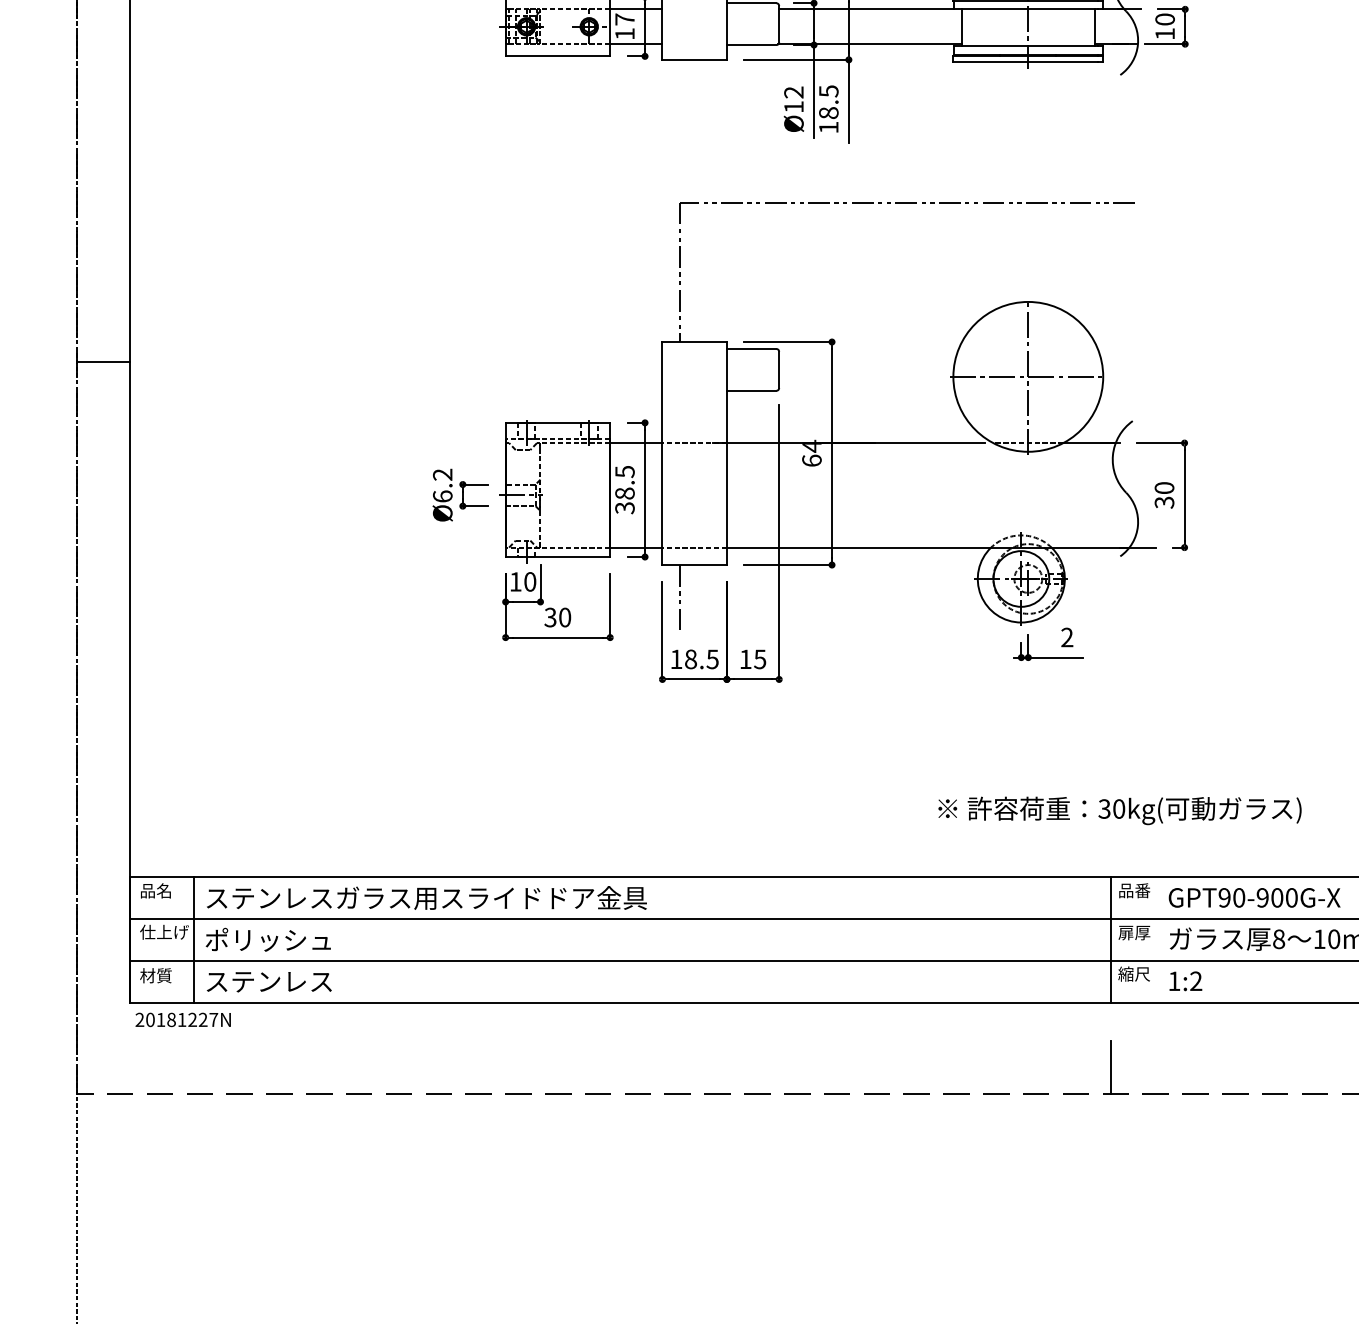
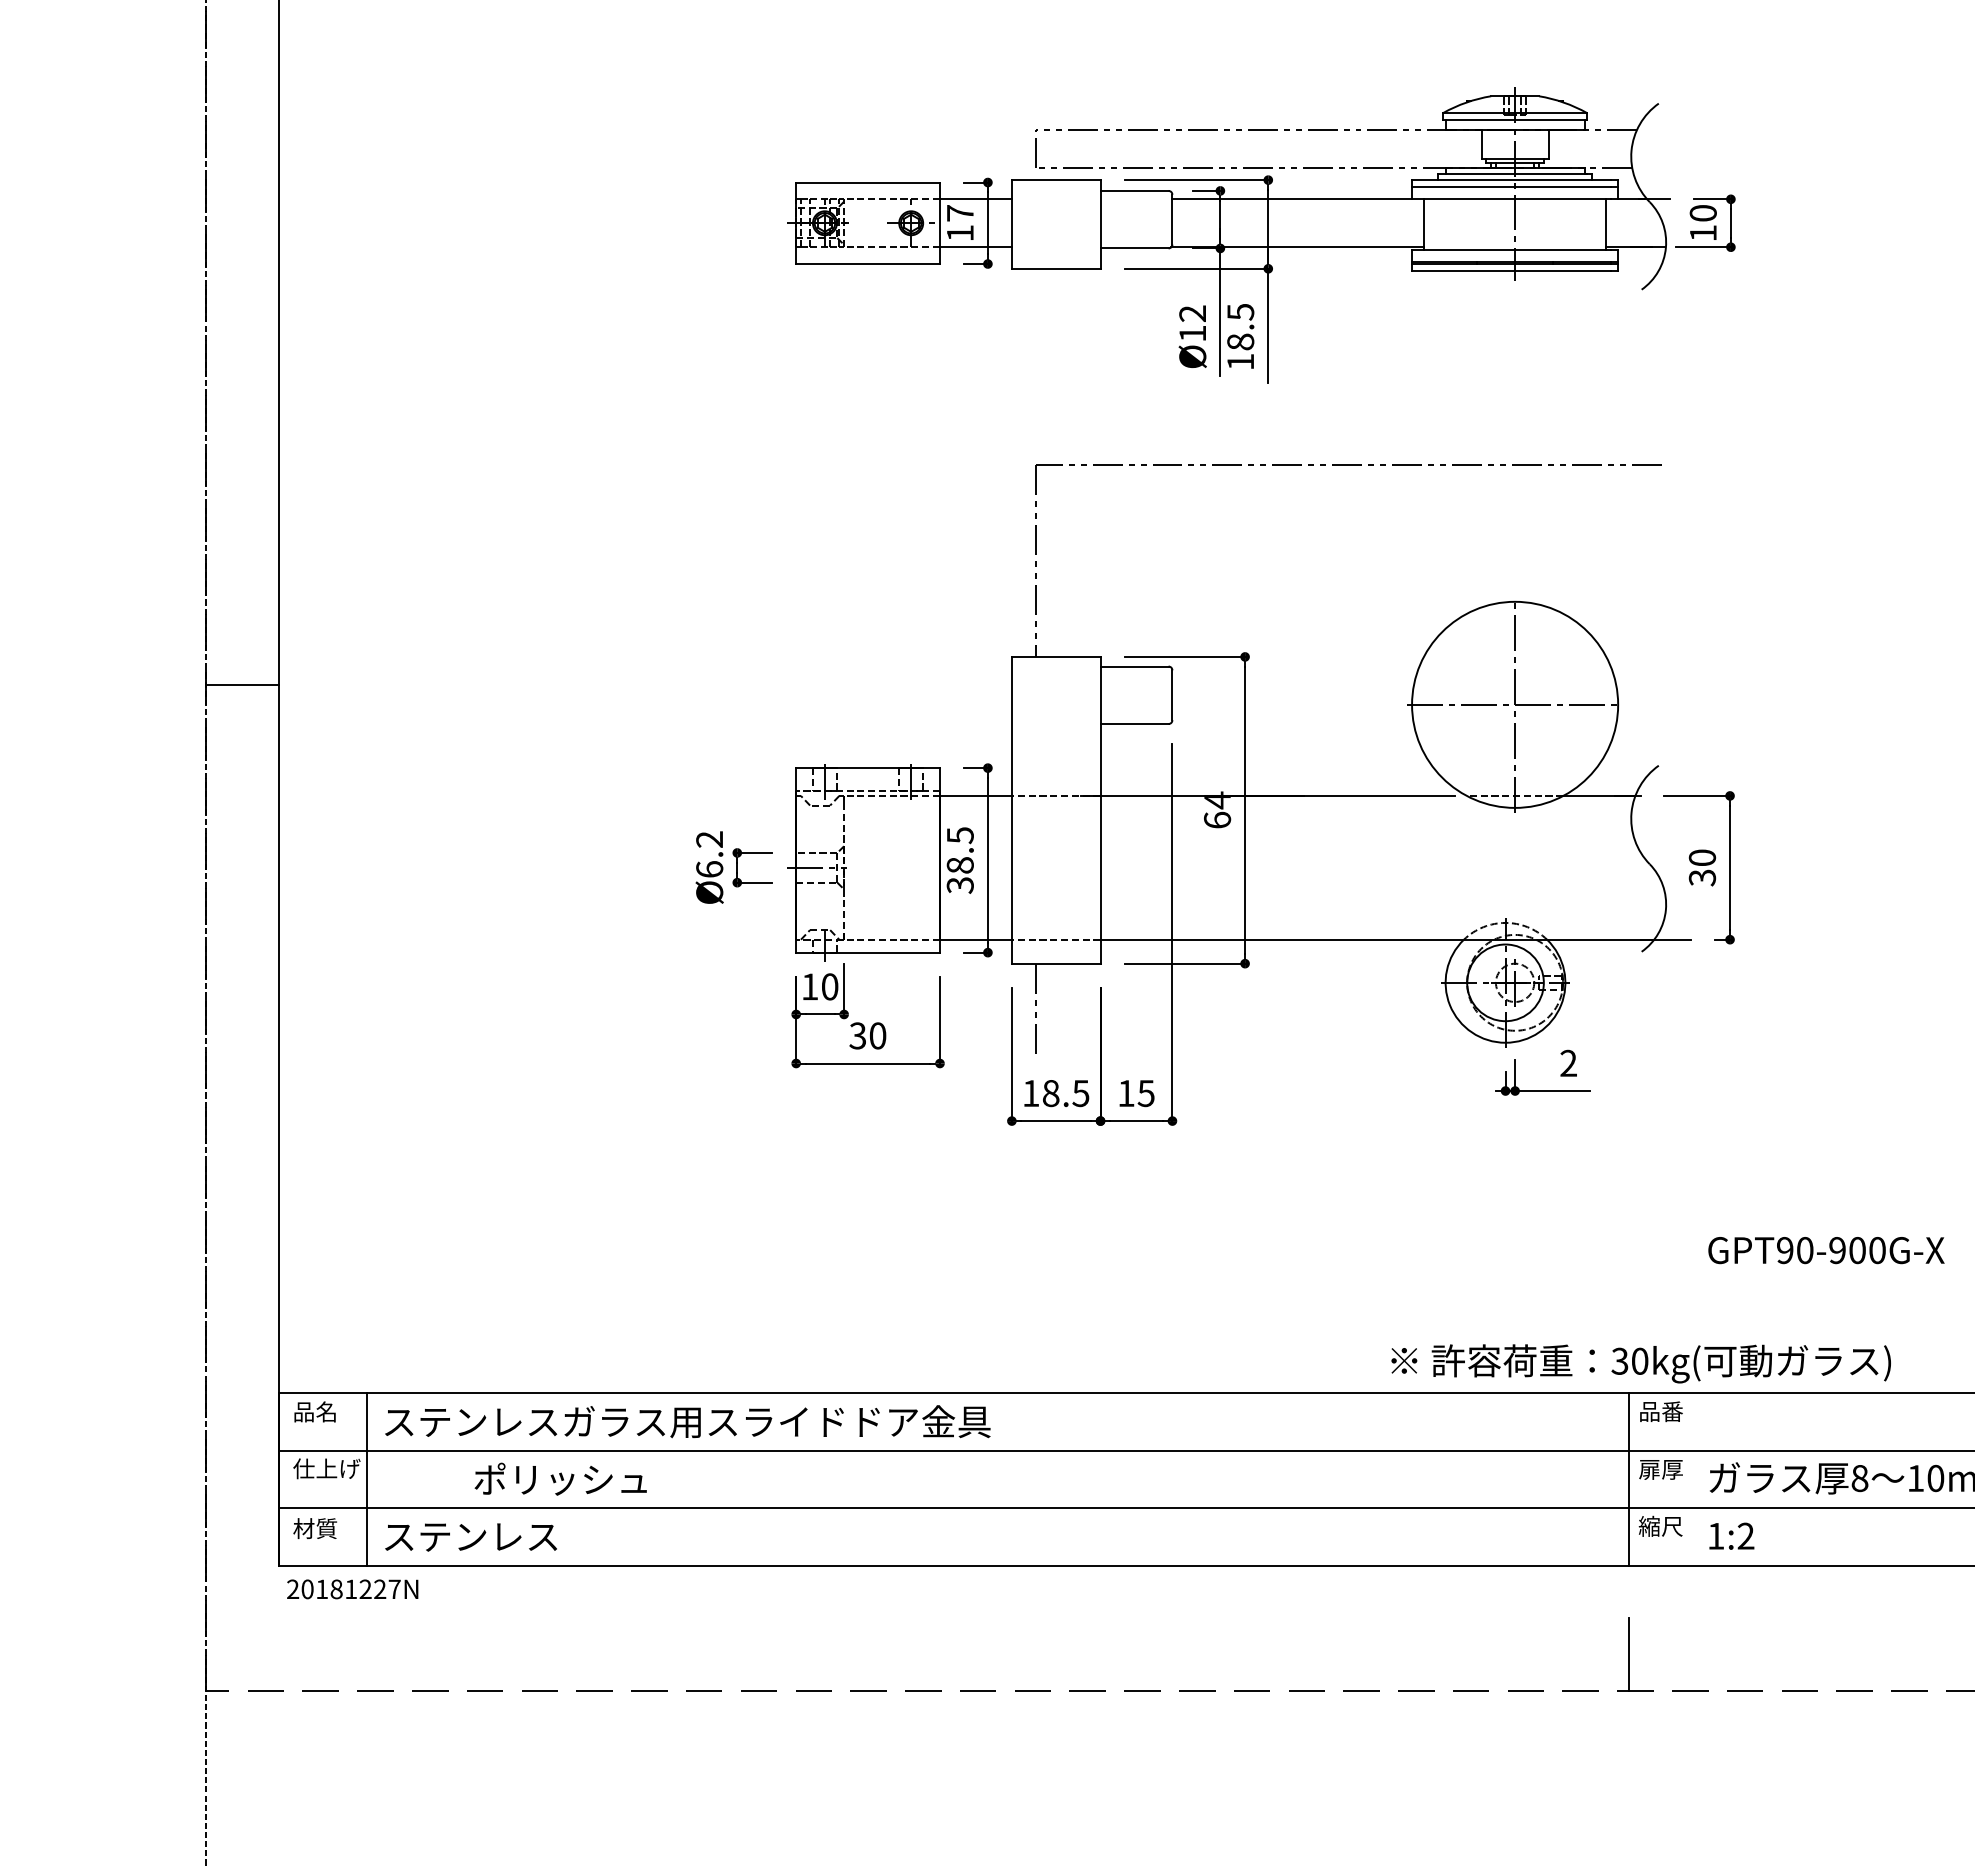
text: (1119, 810) -> (1640, 1363), moved
text: (1254, 897) -> (1826, 1250), moved
text: (268, 939) -> (560, 1478), moved

